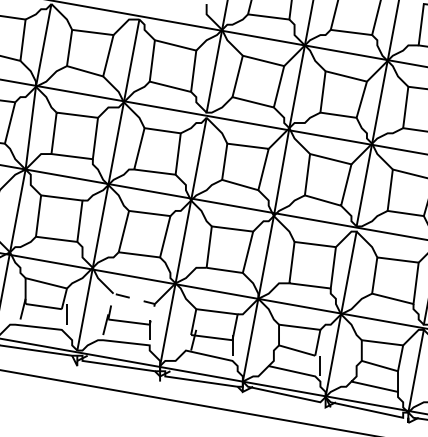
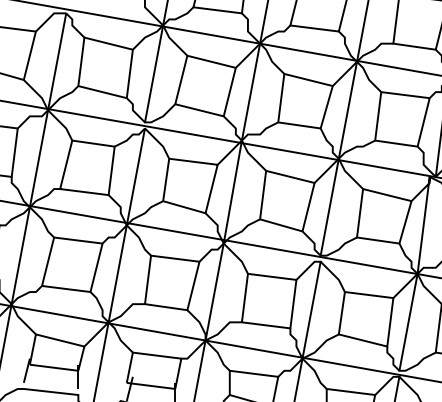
line: (131, 298) -> (56, 340), dashed -> solid

